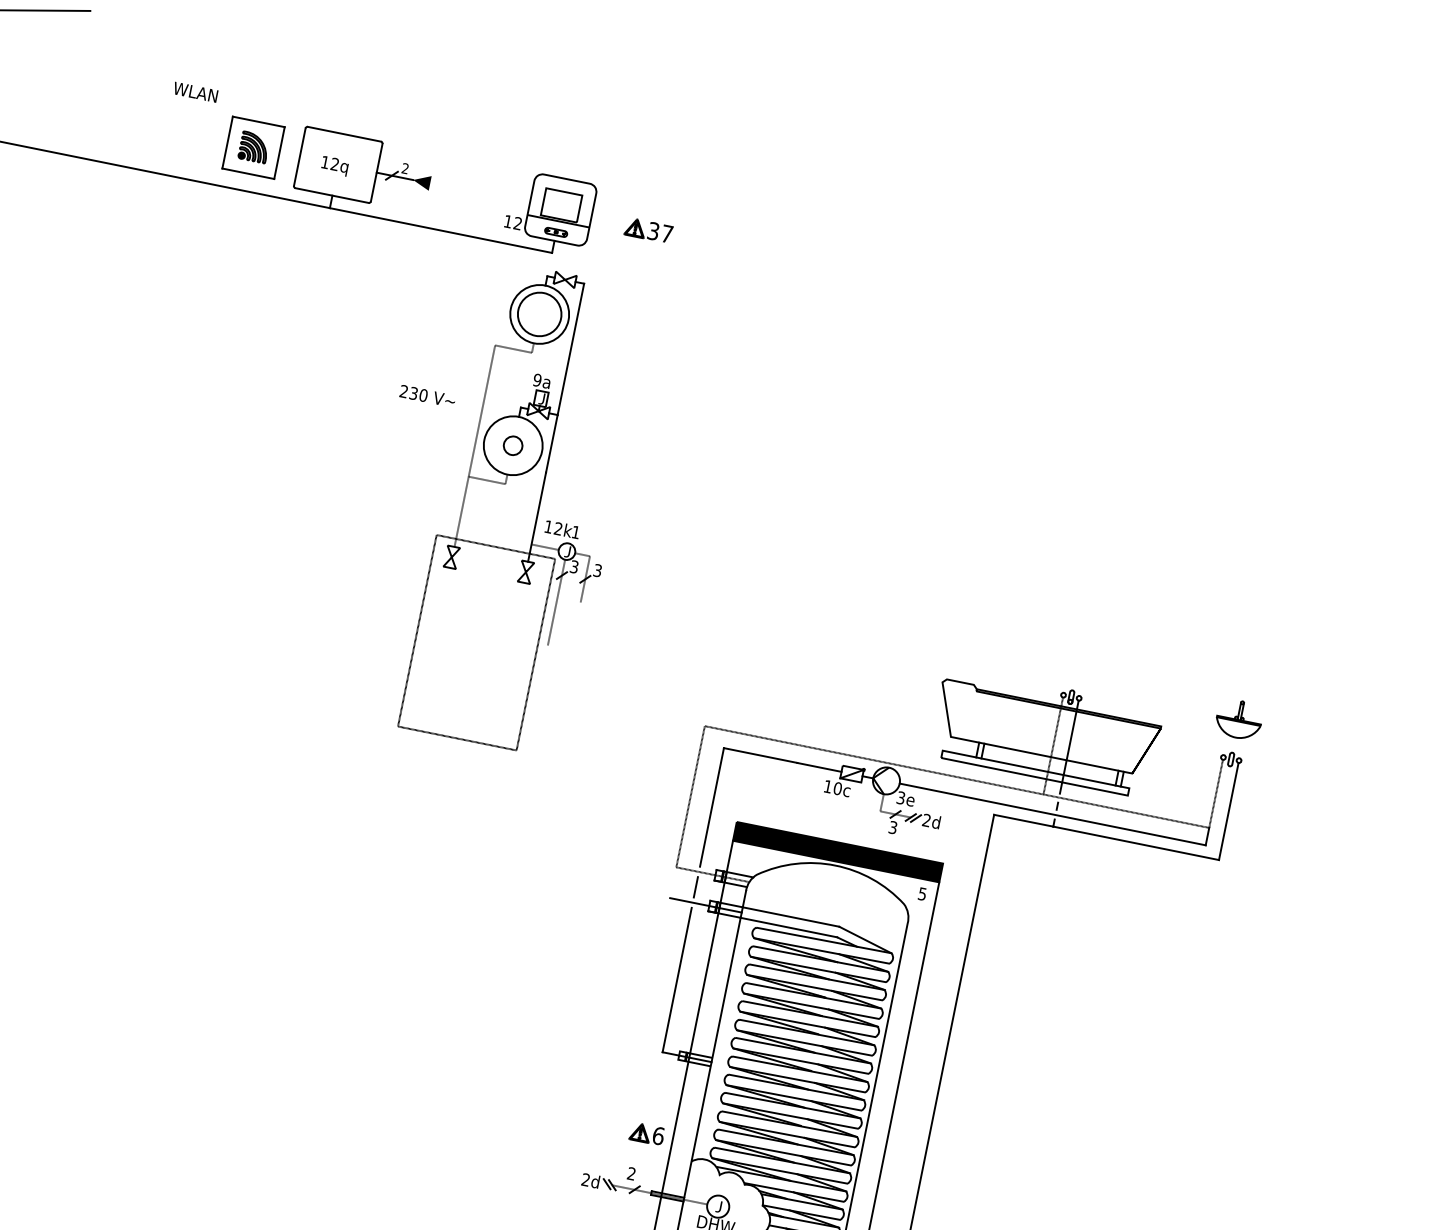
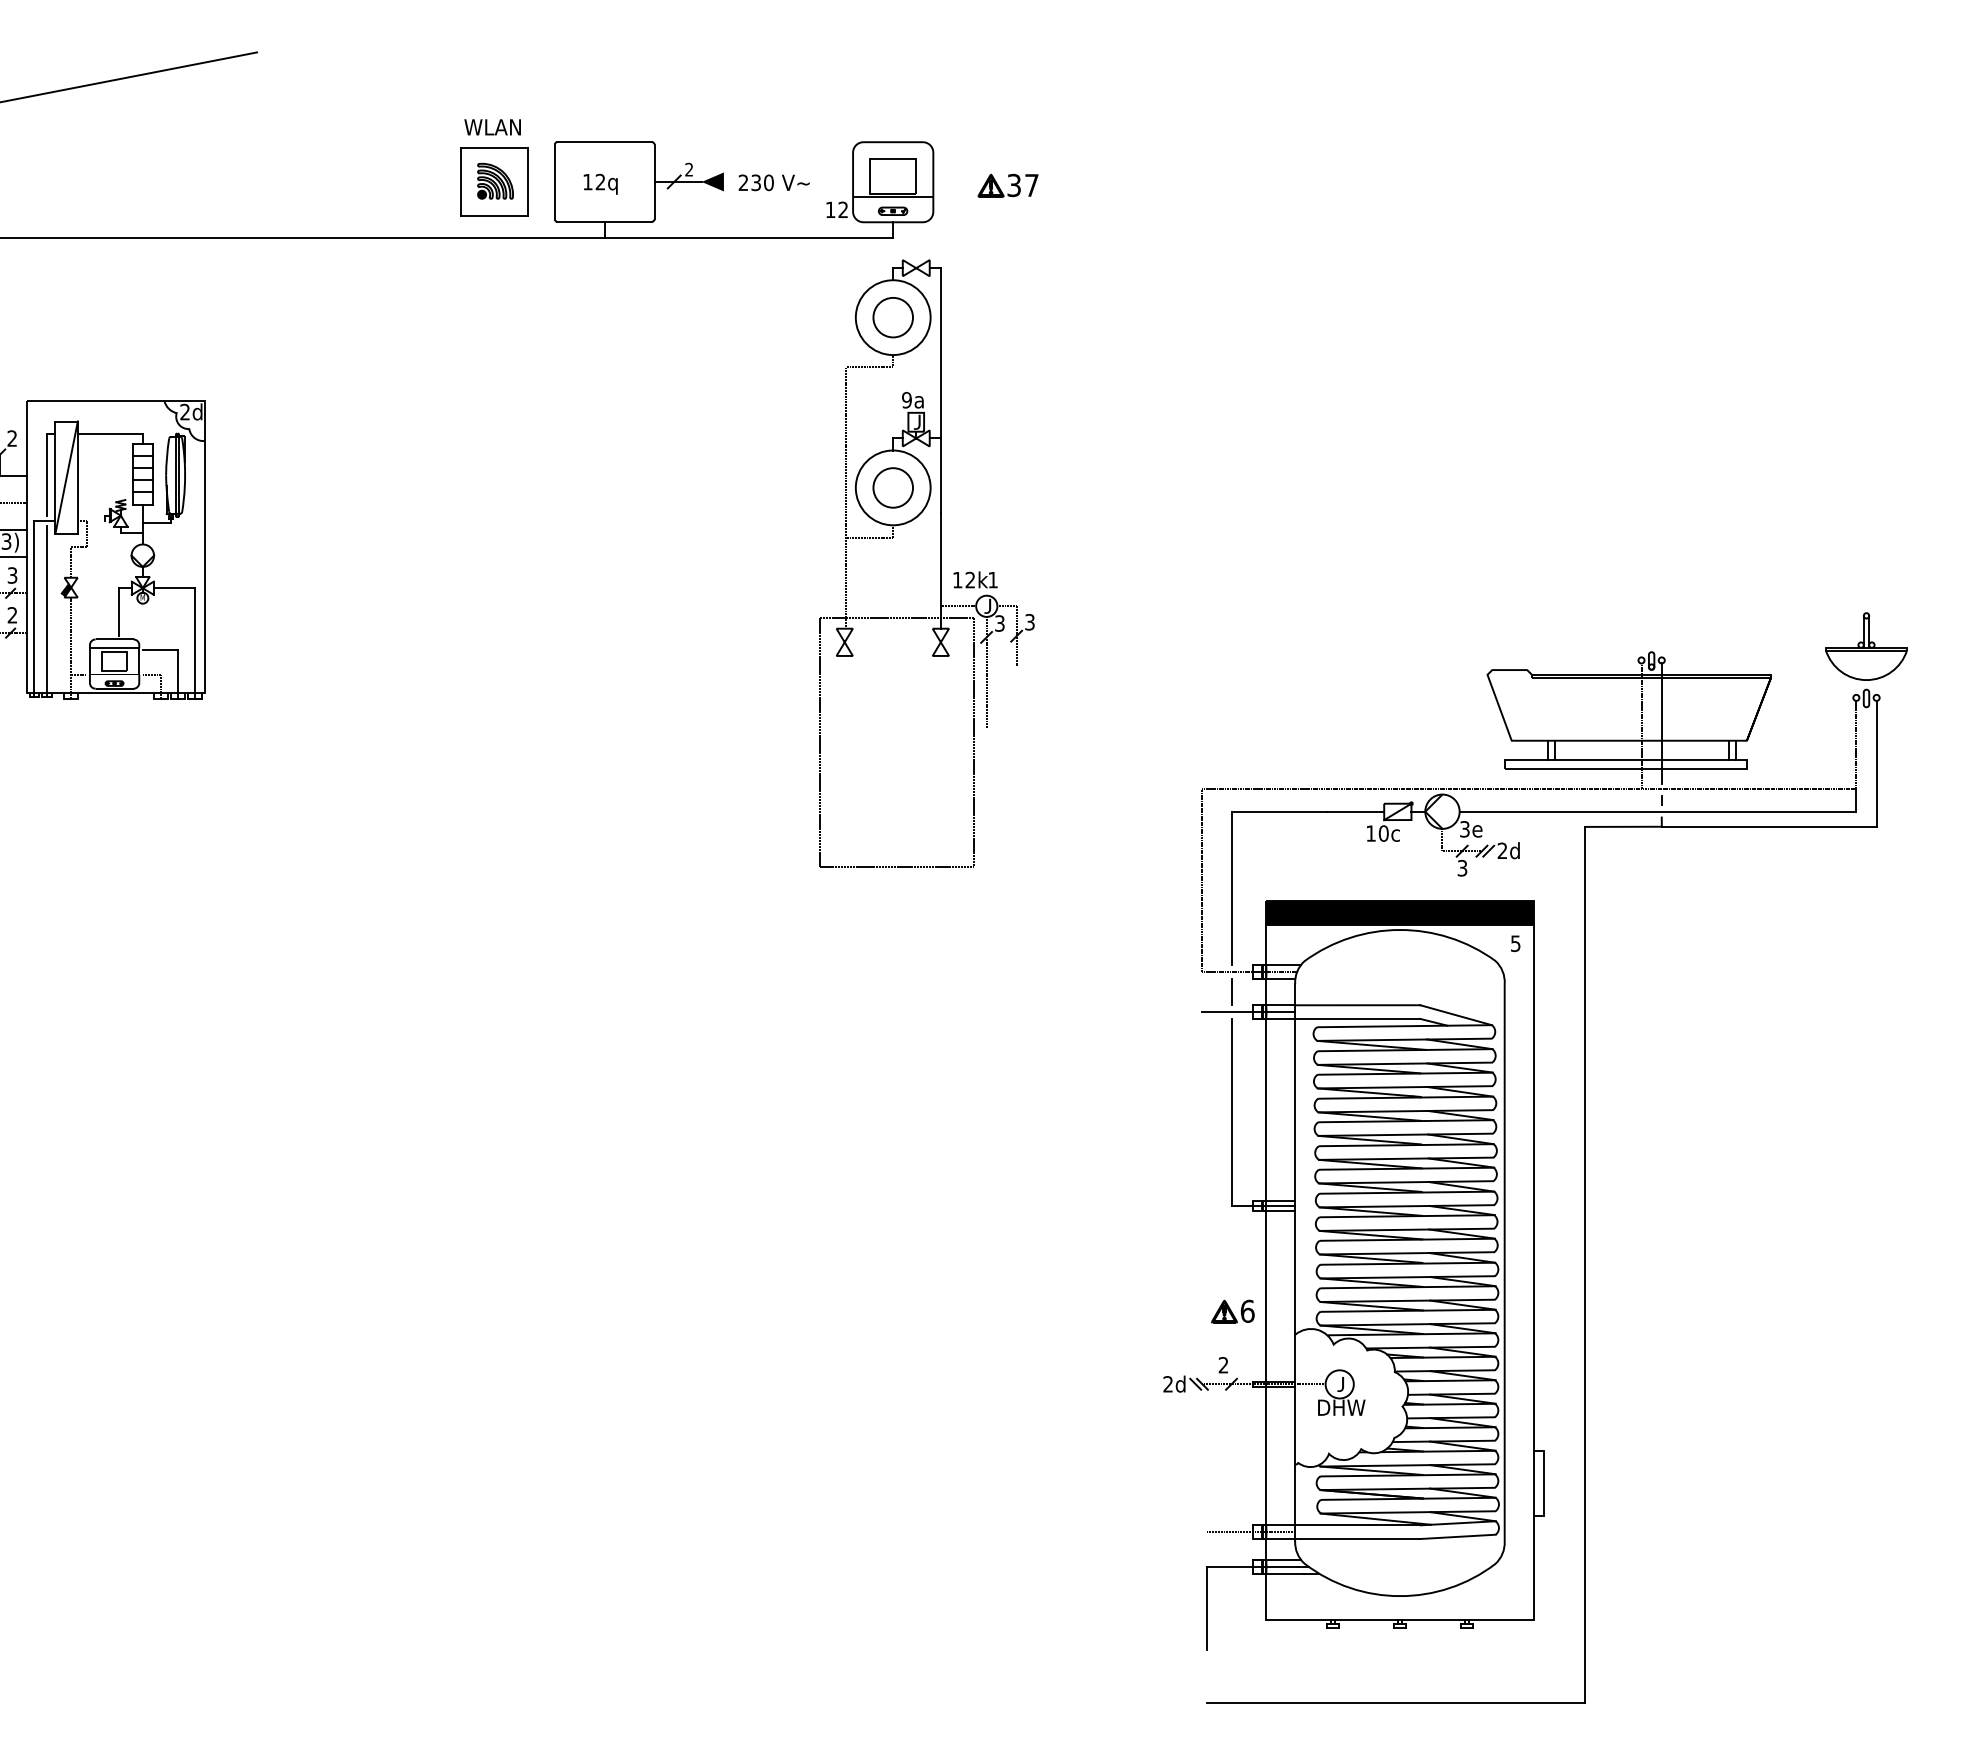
text: (195, 92) -> (492, 127), moved
circle: (539, 314) -> (893, 317), size x0.71
text: (427, 395) -> (773, 182), moved
circle: (512, 445) -> (892, 487), size x1.67
part: (1239, 719) -> (1866, 646), size x1.43

